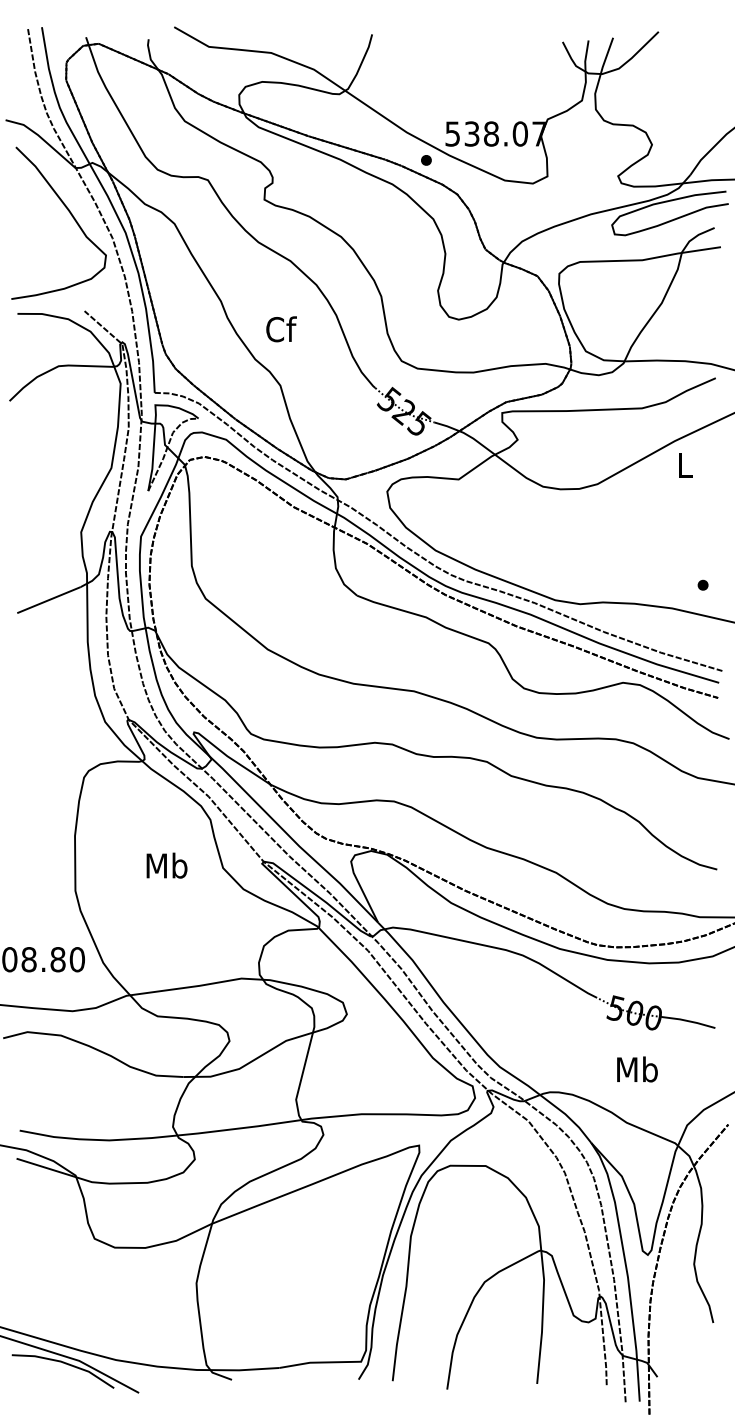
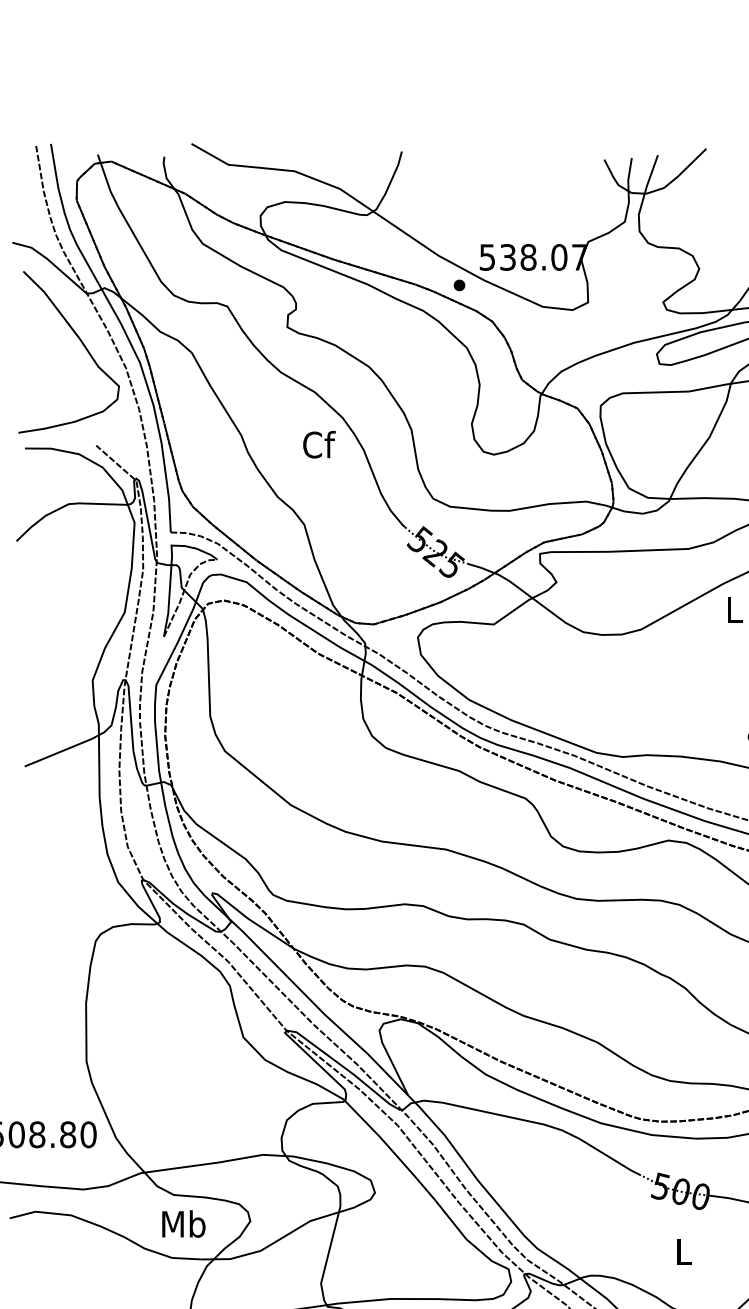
text: (281, 329) -> (319, 444), moved
text: (166, 865) -> (183, 1223), moved
text: (637, 1069) -> (683, 1251), Mb -> L

